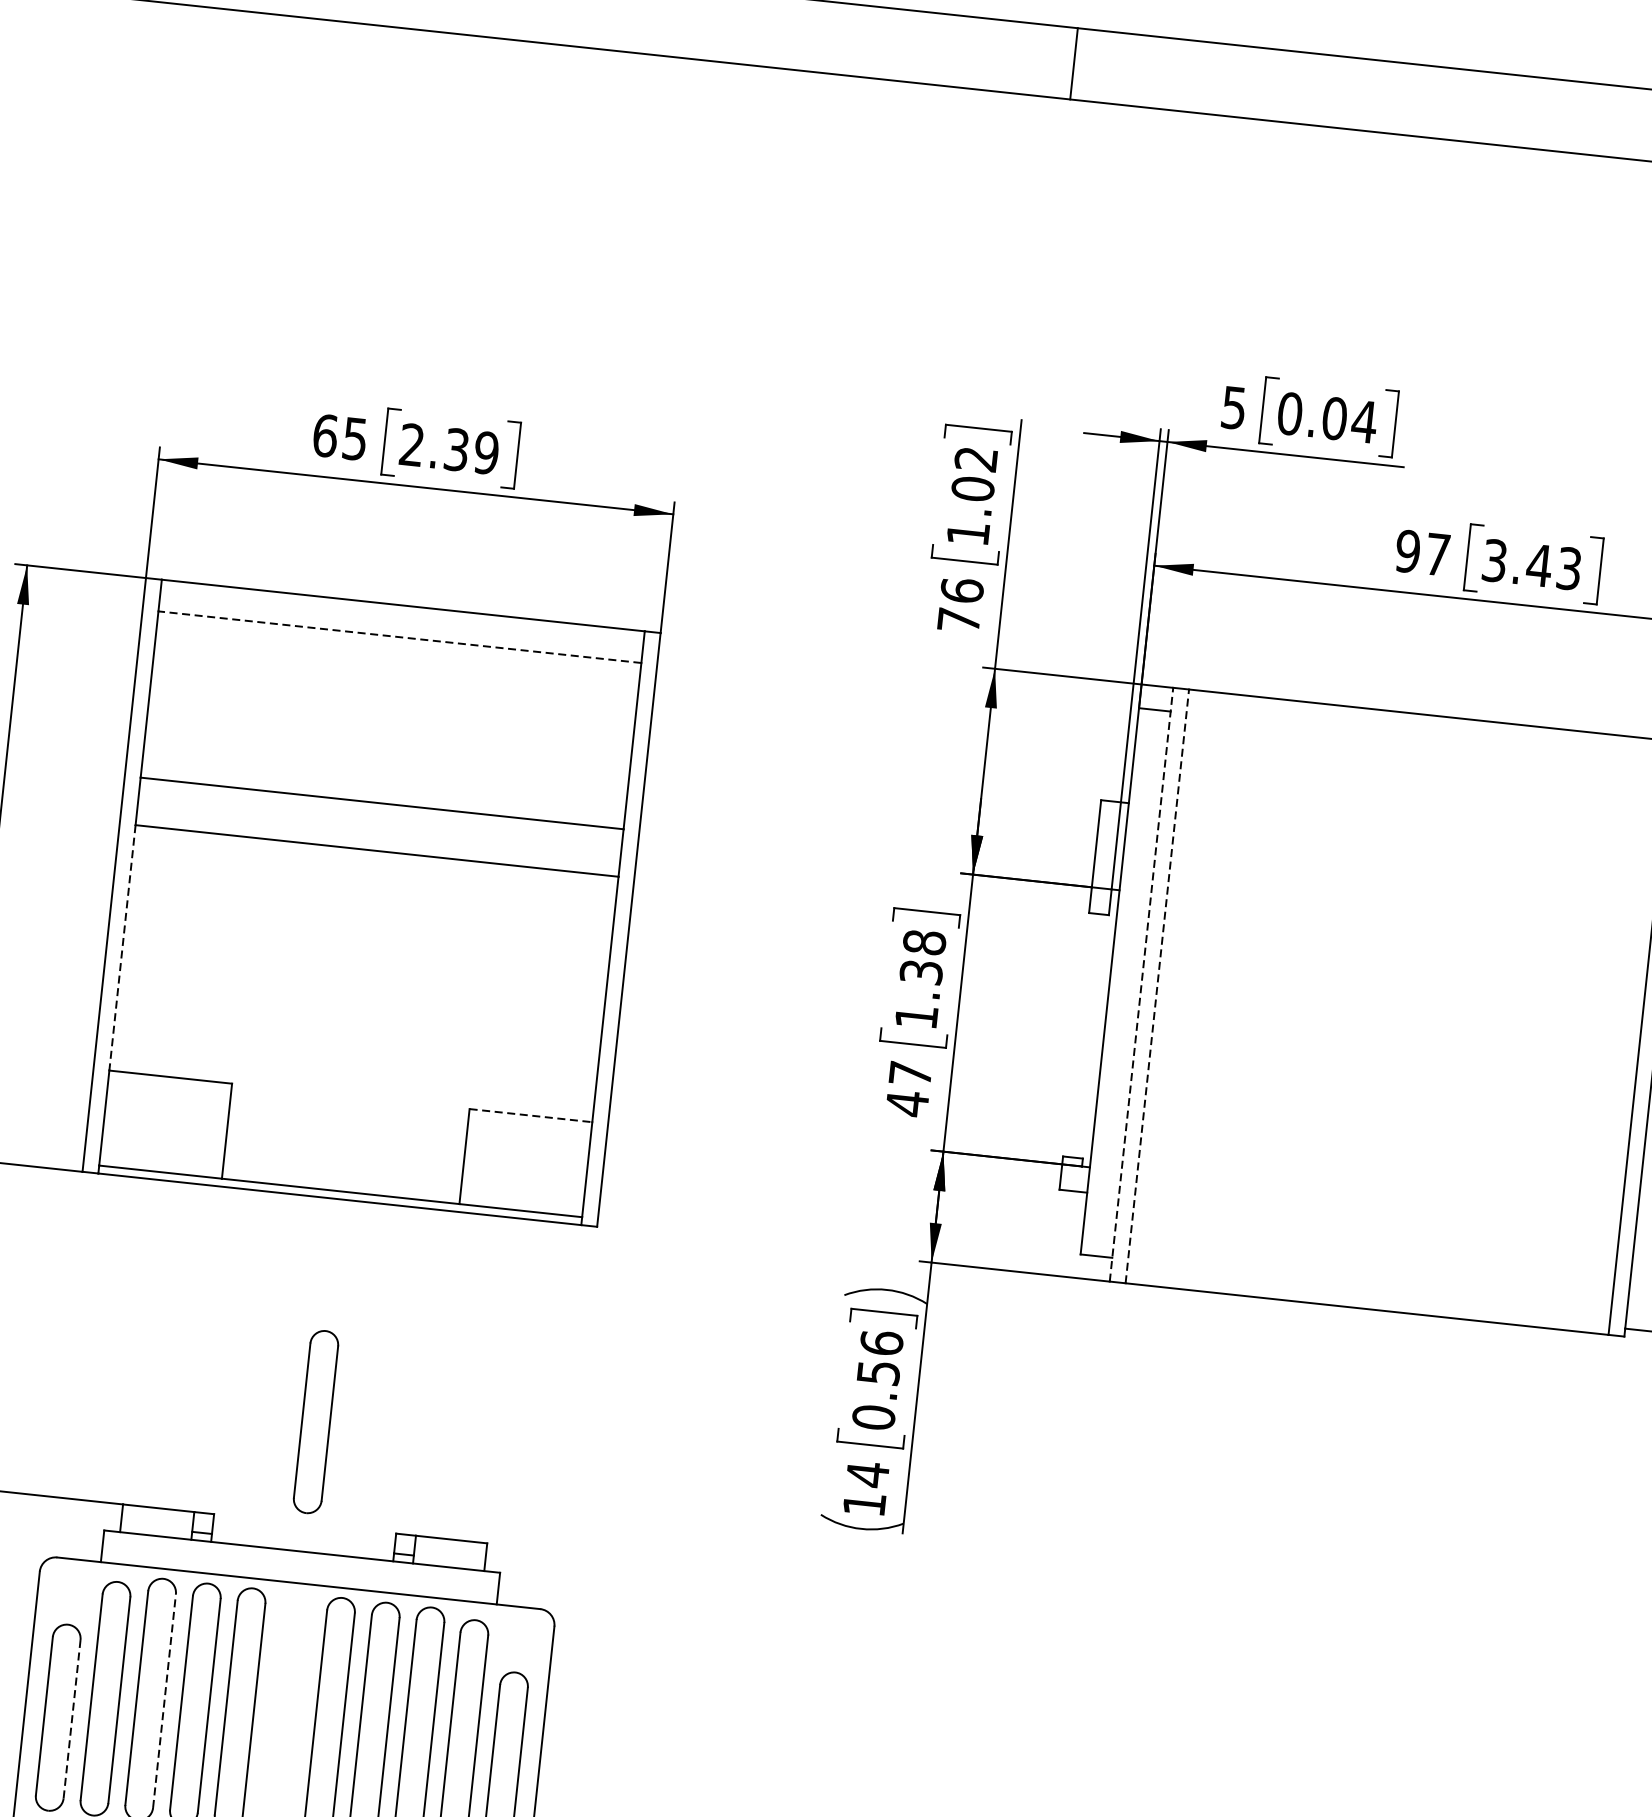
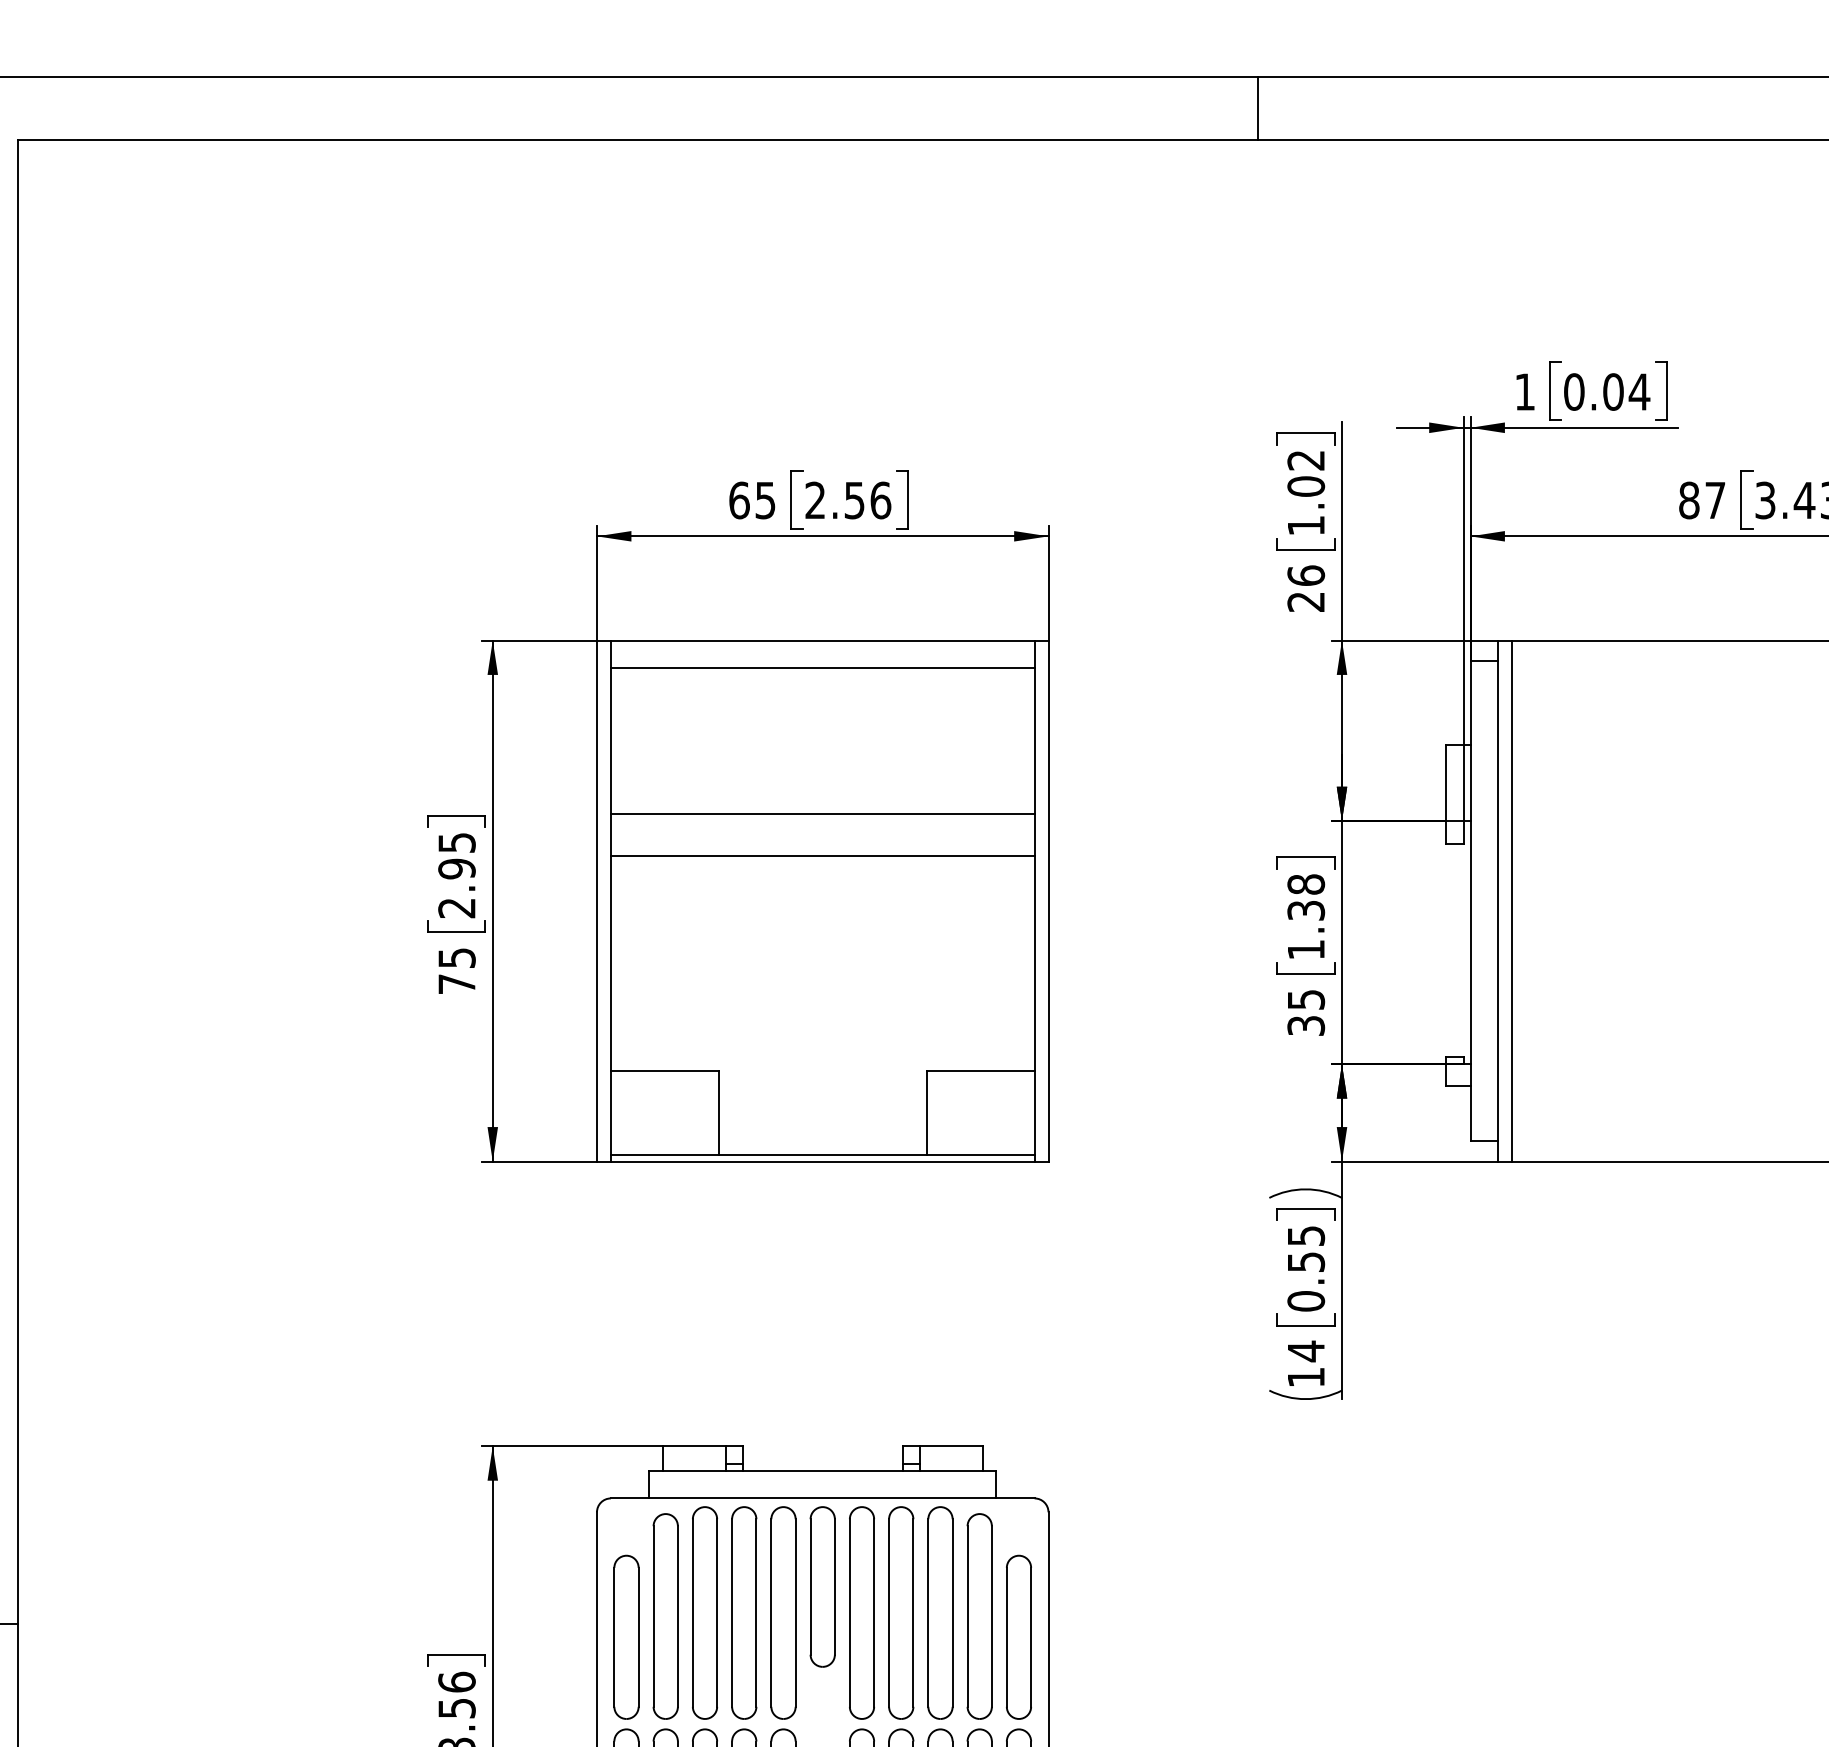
line: (1074, 63) -> (1258, 108), moved
text: (1233, 407) -> (1524, 391), 5 -> 1
text: (472, 451) -> (868, 500), 2.39 -> 2.56
text: (1408, 551) -> (1689, 500), 97 -> 87
text: (958, 619) -> (1305, 601), 76 -> 26
line: (399, 637) -> (822, 668), dashed -> solid
line: (122, 947) -> (610, 963), dashed -> solid
line: (1141, 984) -> (1498, 900), dashed -> solid
line: (1157, 985) -> (1512, 900), dashed -> solid
text: (909, 1089) -> (1306, 1013), 47 -> 35
line: (530, 1115) -> (980, 1071), dashed -> solid
text: (882, 1342) -> (1306, 1235), 0.56 -> 0.55
part: (315, 1421) -> (822, 1586), moved
line: (164, 1701) -> (717, 1613), dashed -> solid
line: (72, 1718) -> (638, 1636), dashed -> solid

